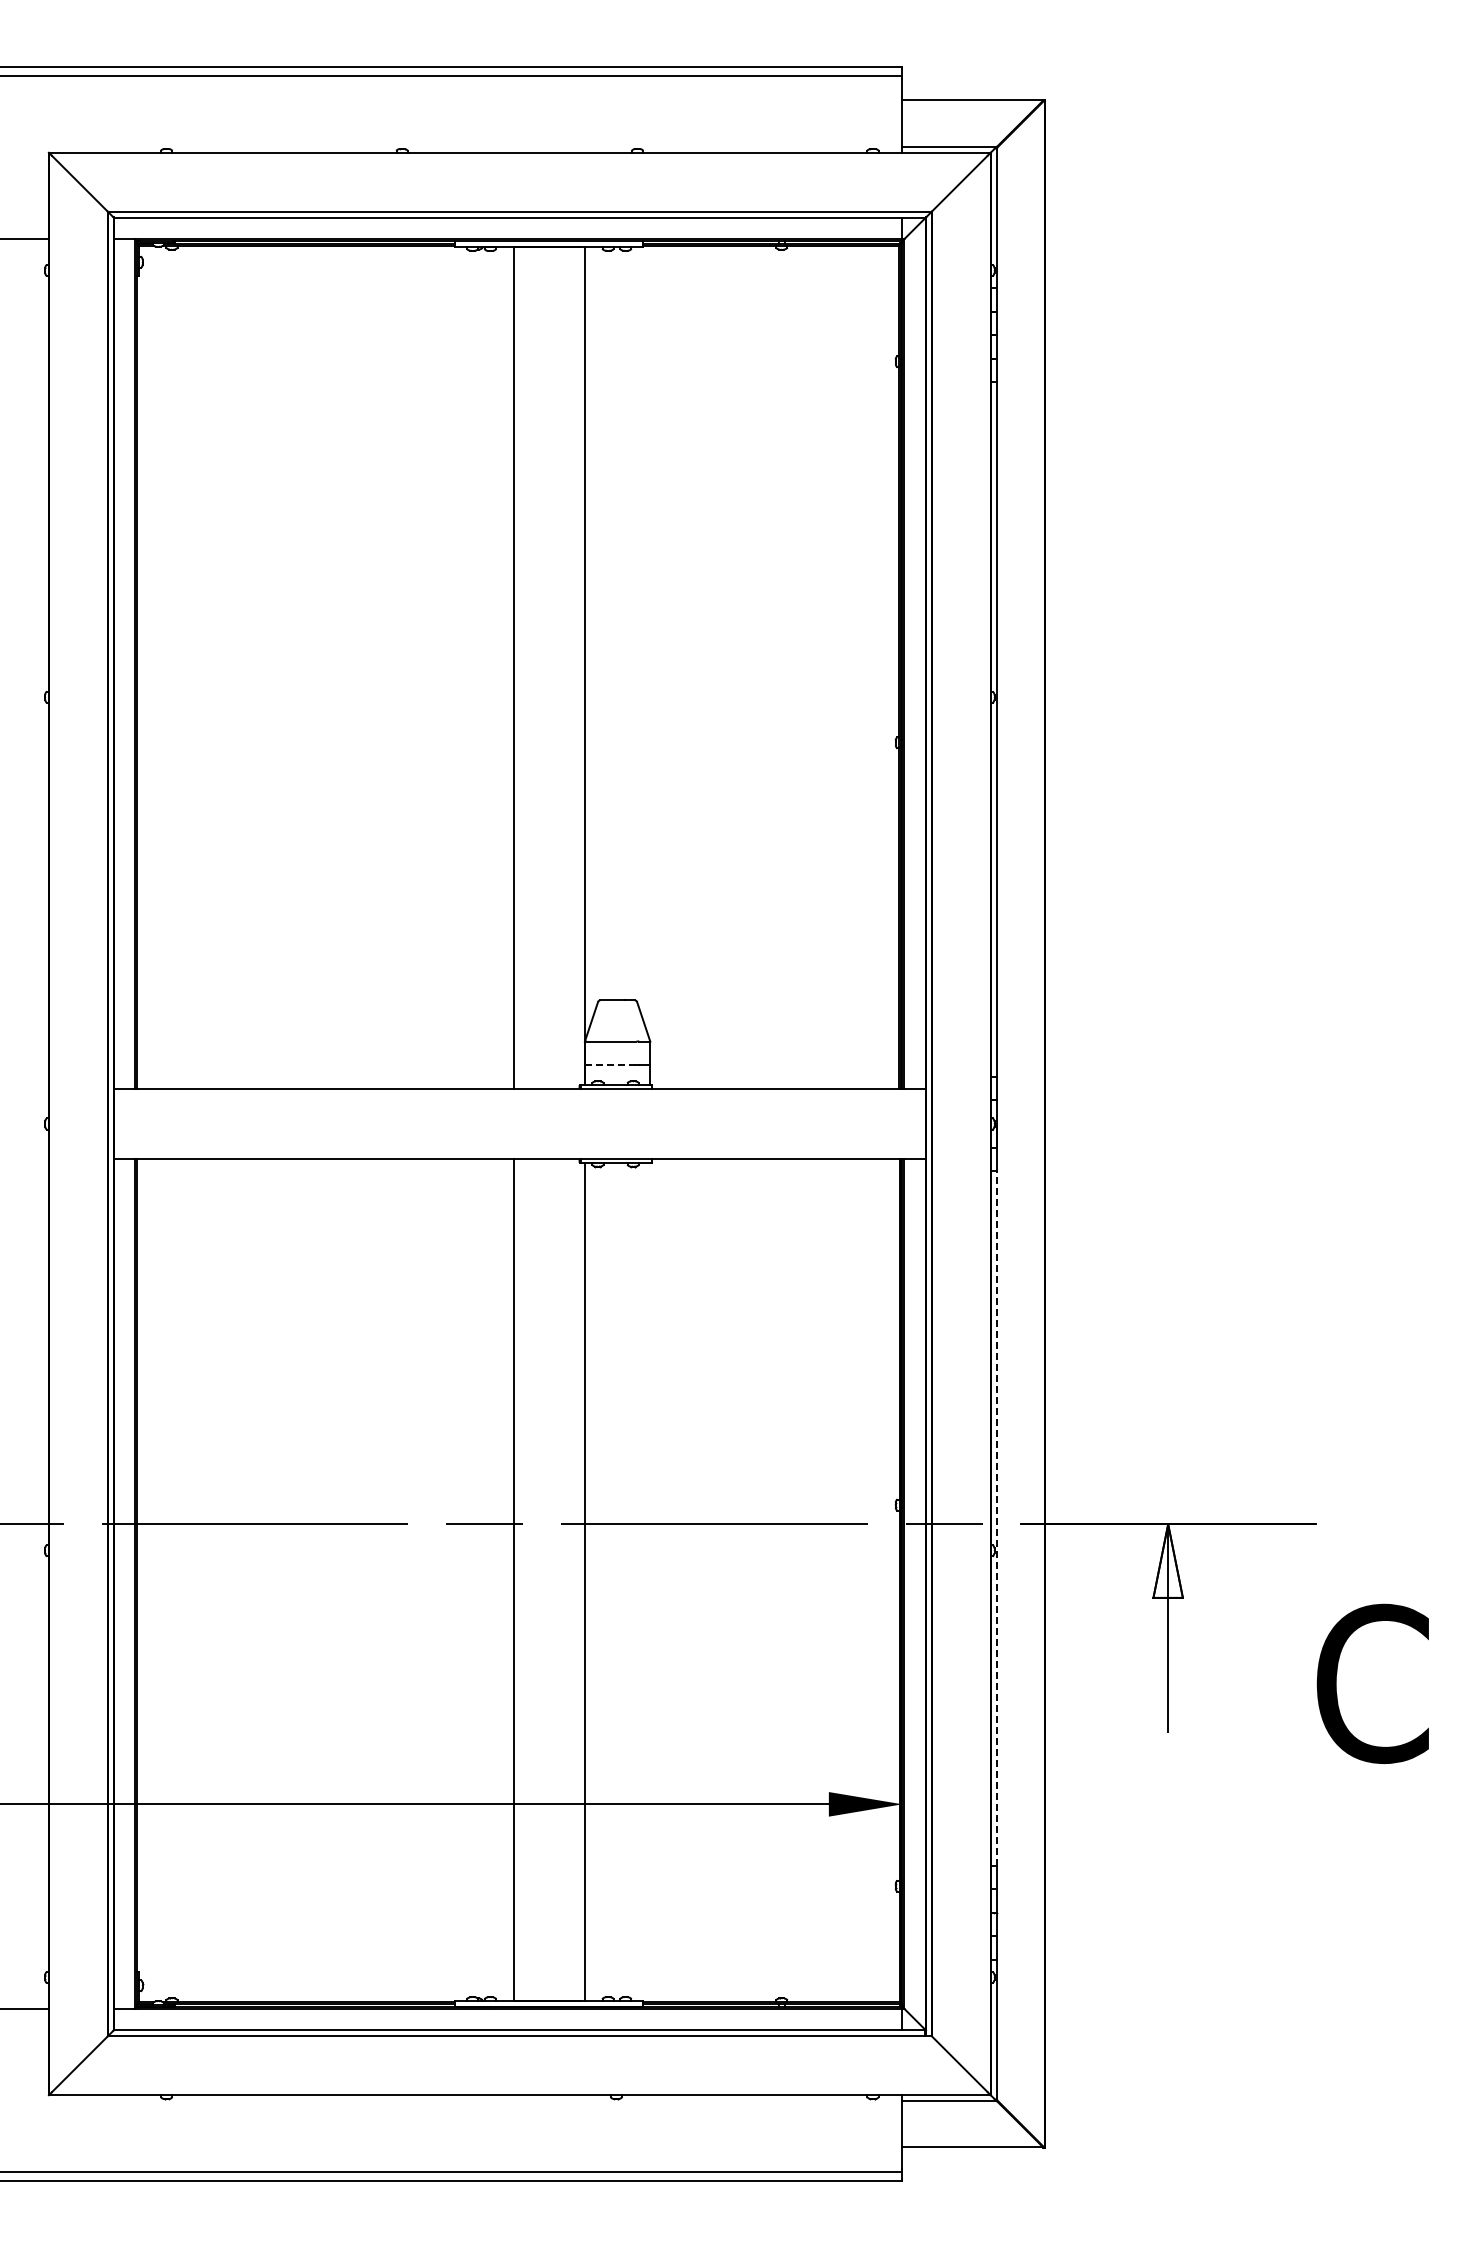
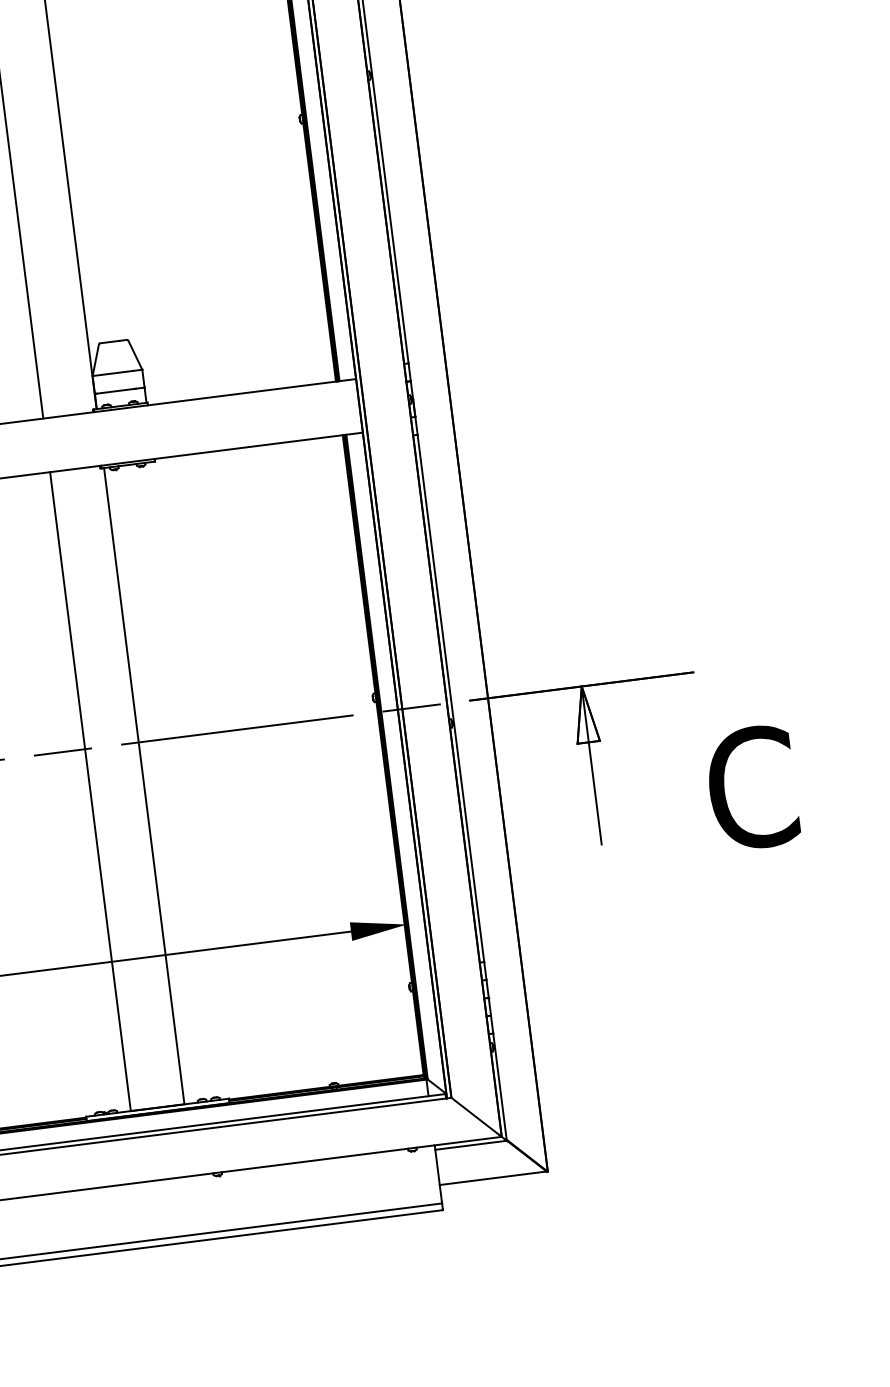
line: (611, 1065) -> (115, 391), dashed -> solid
line: (996, 1517) -> (450, 697), dashed -> solid

